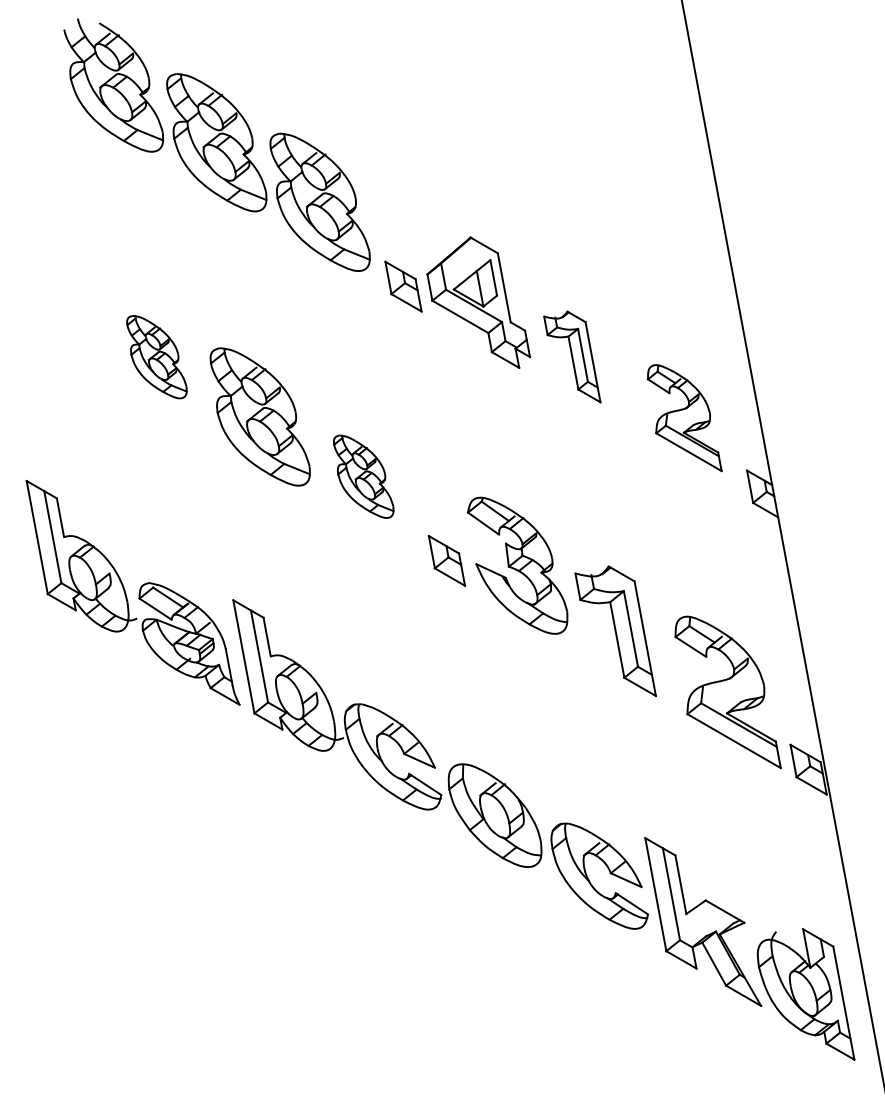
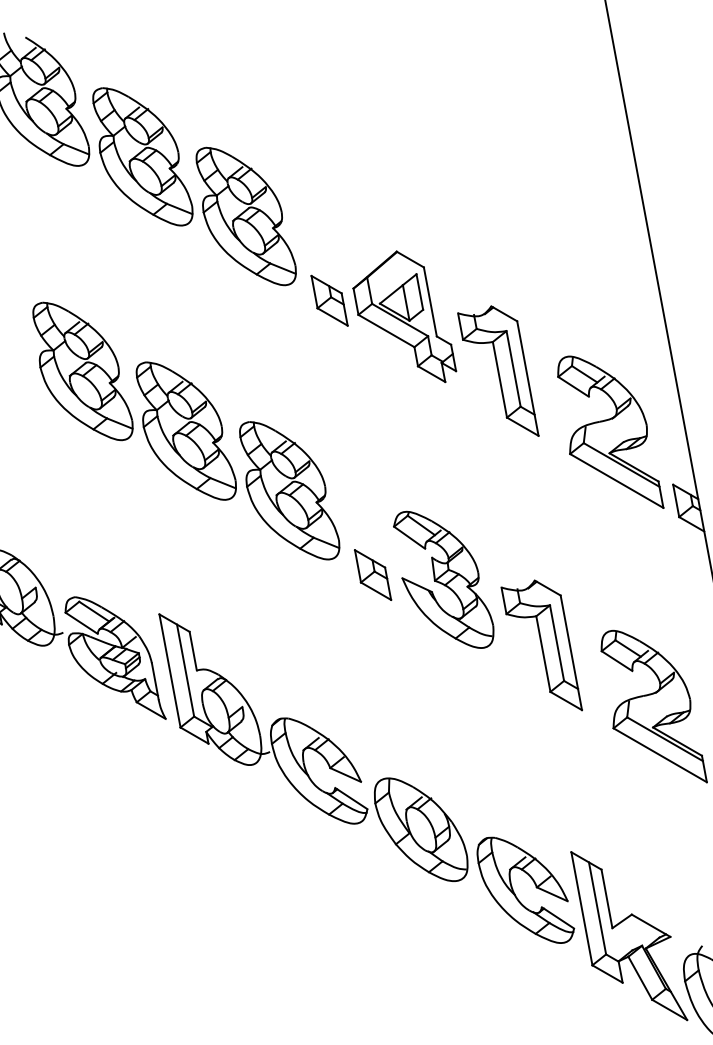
part: (156, 356) -> (82, 370), size x1.67
part: (572, 356) -> (498, 370), size x1.43
part: (684, 417) -> (610, 431), size x1.43
part: (363, 476) -> (289, 490), size x1.67

